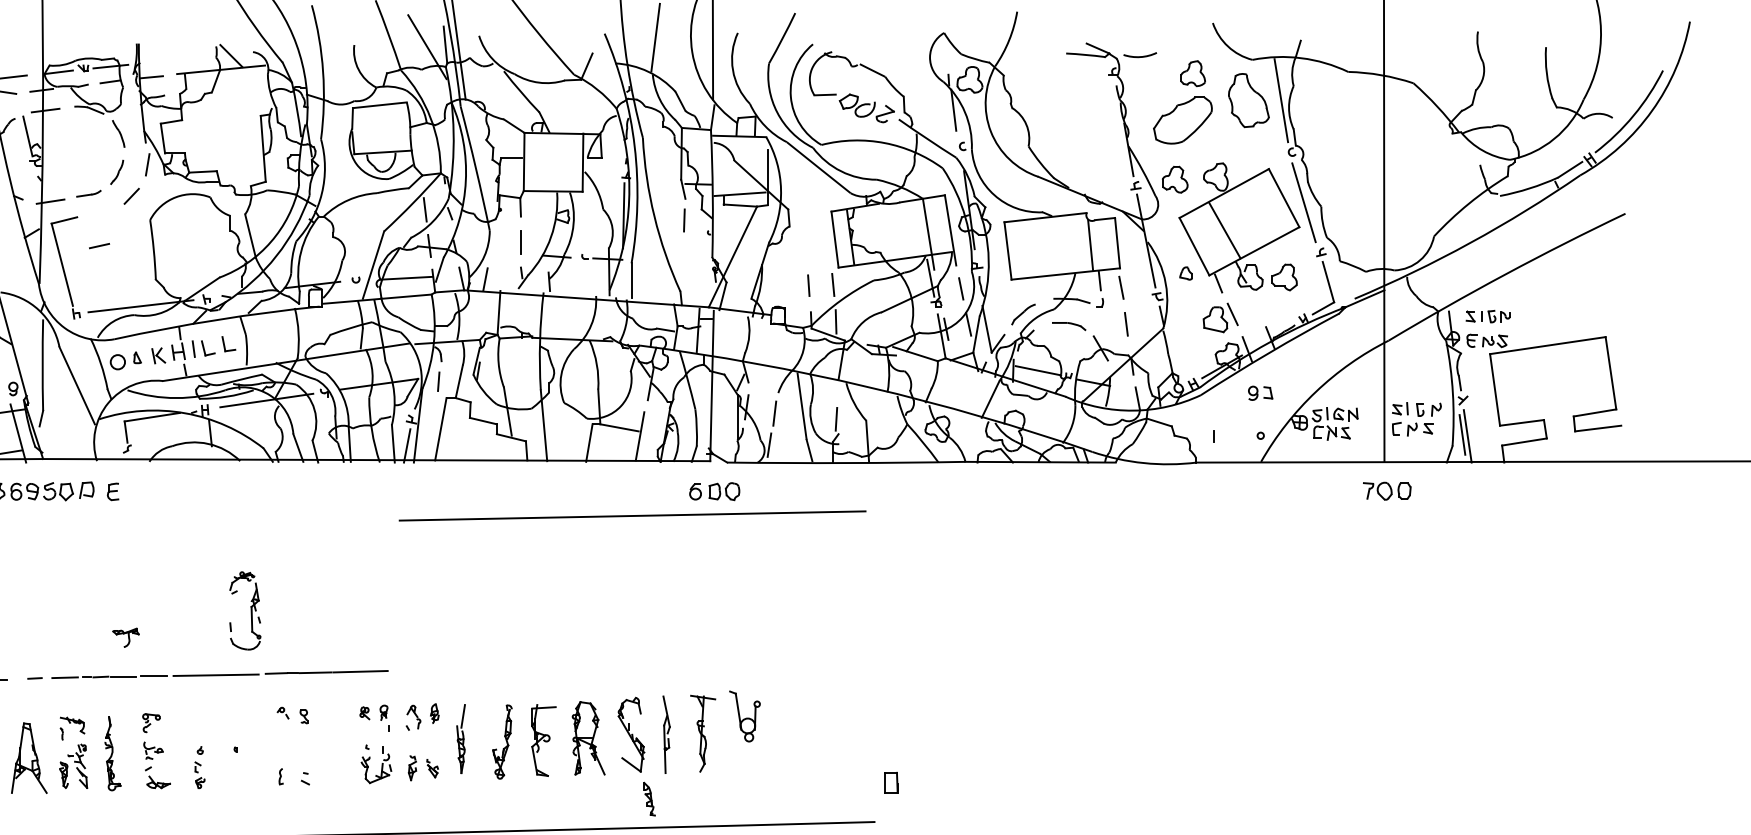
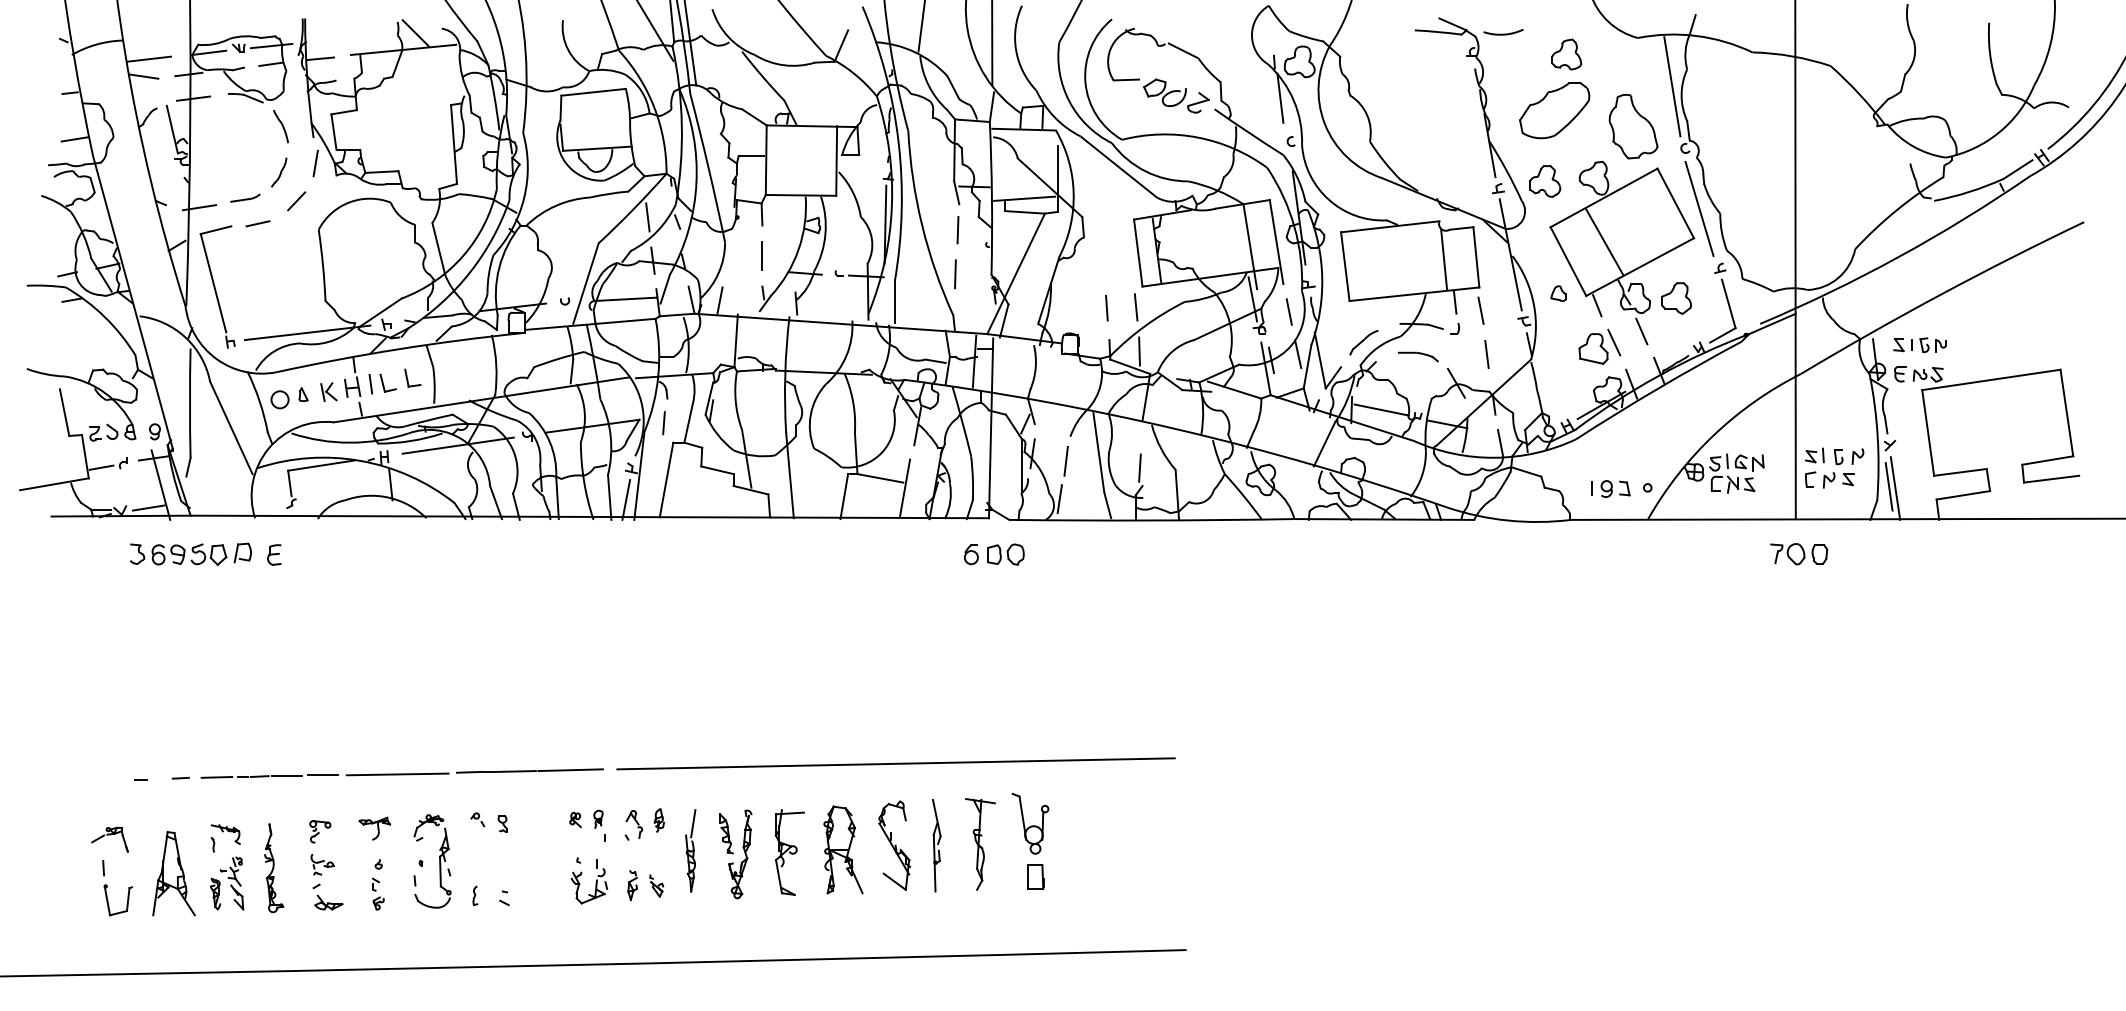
part: (1248, 100) -> (1633, 126), moved
line: (99, 245) -> (257, 223), moved
line: (682, 257) -> (955, 274), added
line: (1255, 305) -> (1641, 331), added
part: (1260, 392) -> (1615, 488), moved
line: (632, 515) -> (895, 763), moved
part: (251, 610) -> (439, 861), moved
part: (125, 637) -> (374, 828), moved
part: (891, 782) -> (1035, 876), moved
part: (649, 798) -> (726, 833), moved

